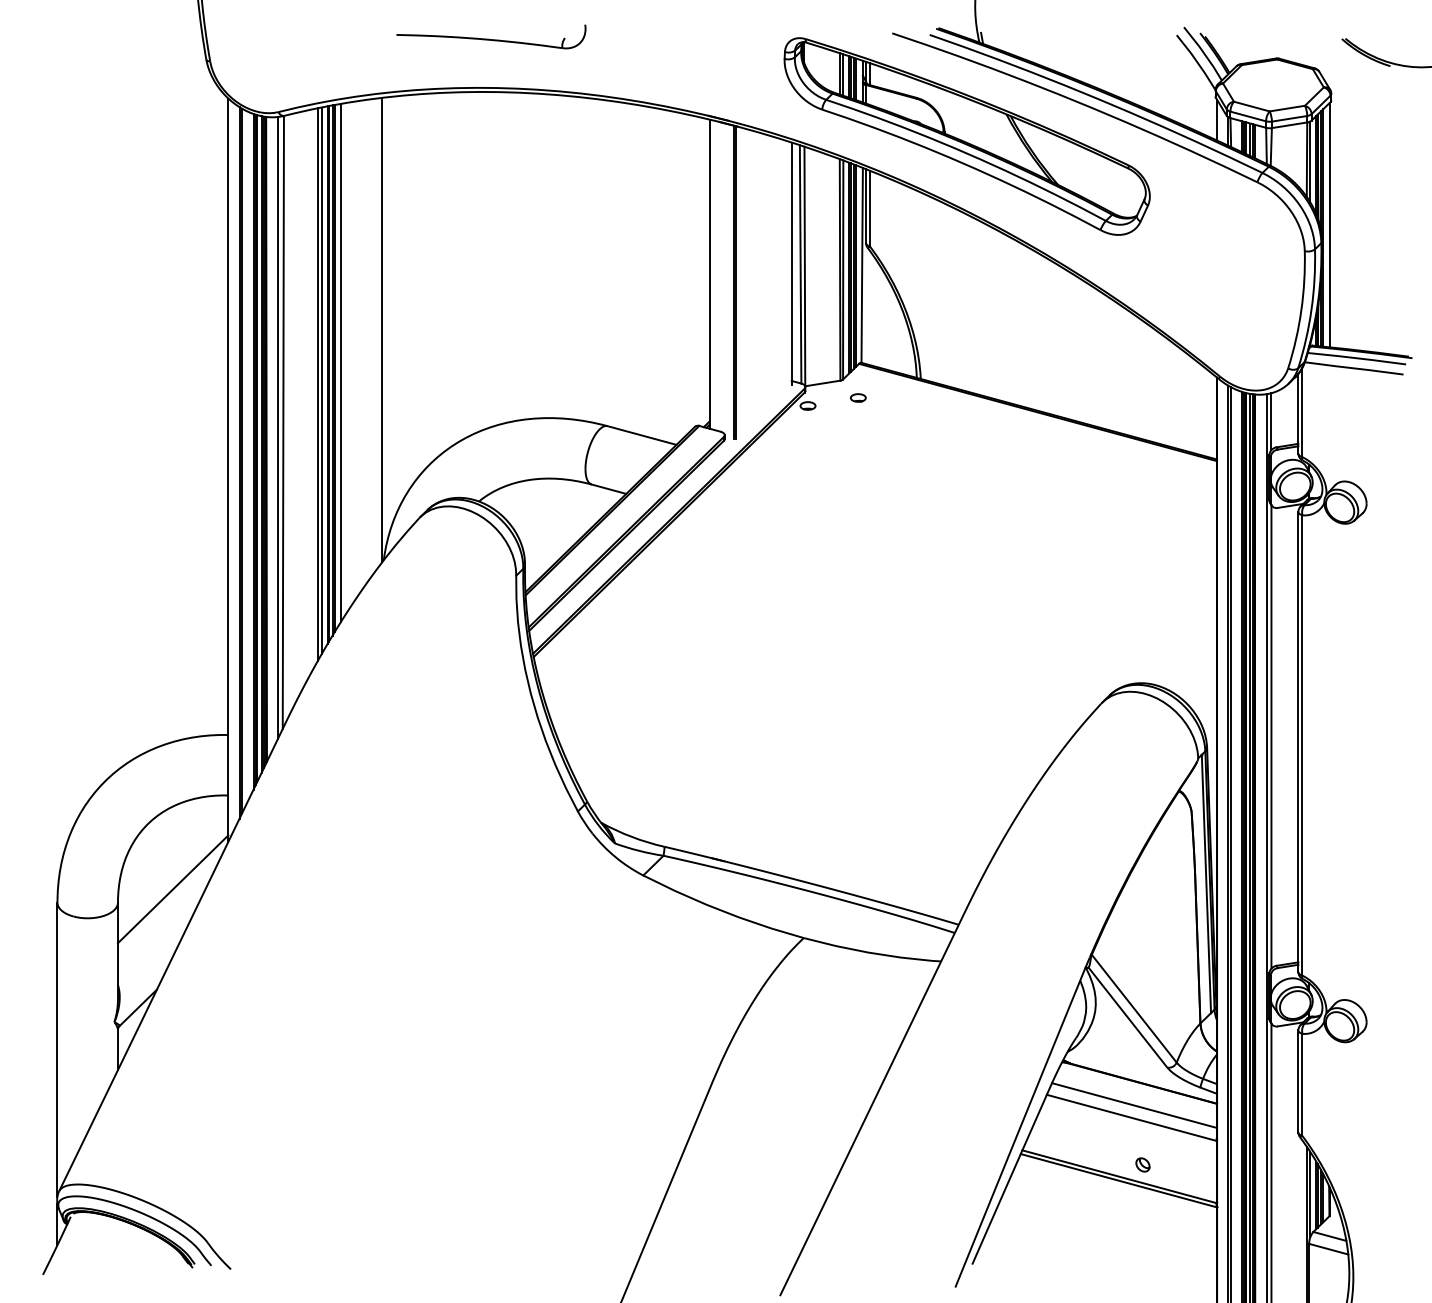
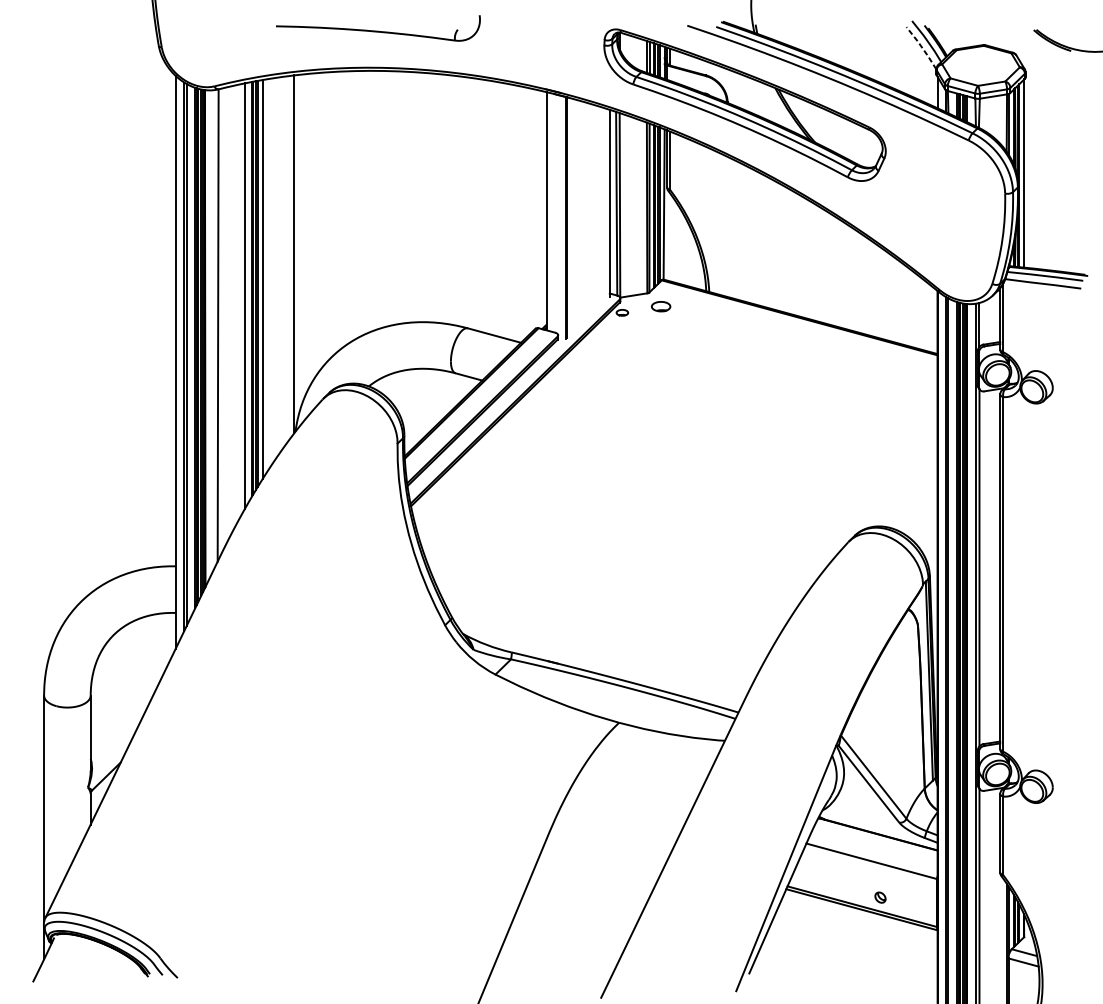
part: (491, 36) -> (378, 28), size x1.4
line: (1196, 61) -> (921, 47), solid -> dashed
line: (321, 380) -> (247, 293), removed
part: (858, 397) -> (661, 306), size x1.6
line: (278, 427) -> (214, 329), removed
line: (172, 889) -> (132, 685), removed
line: (1134, 1105) -> (873, 851), removed

